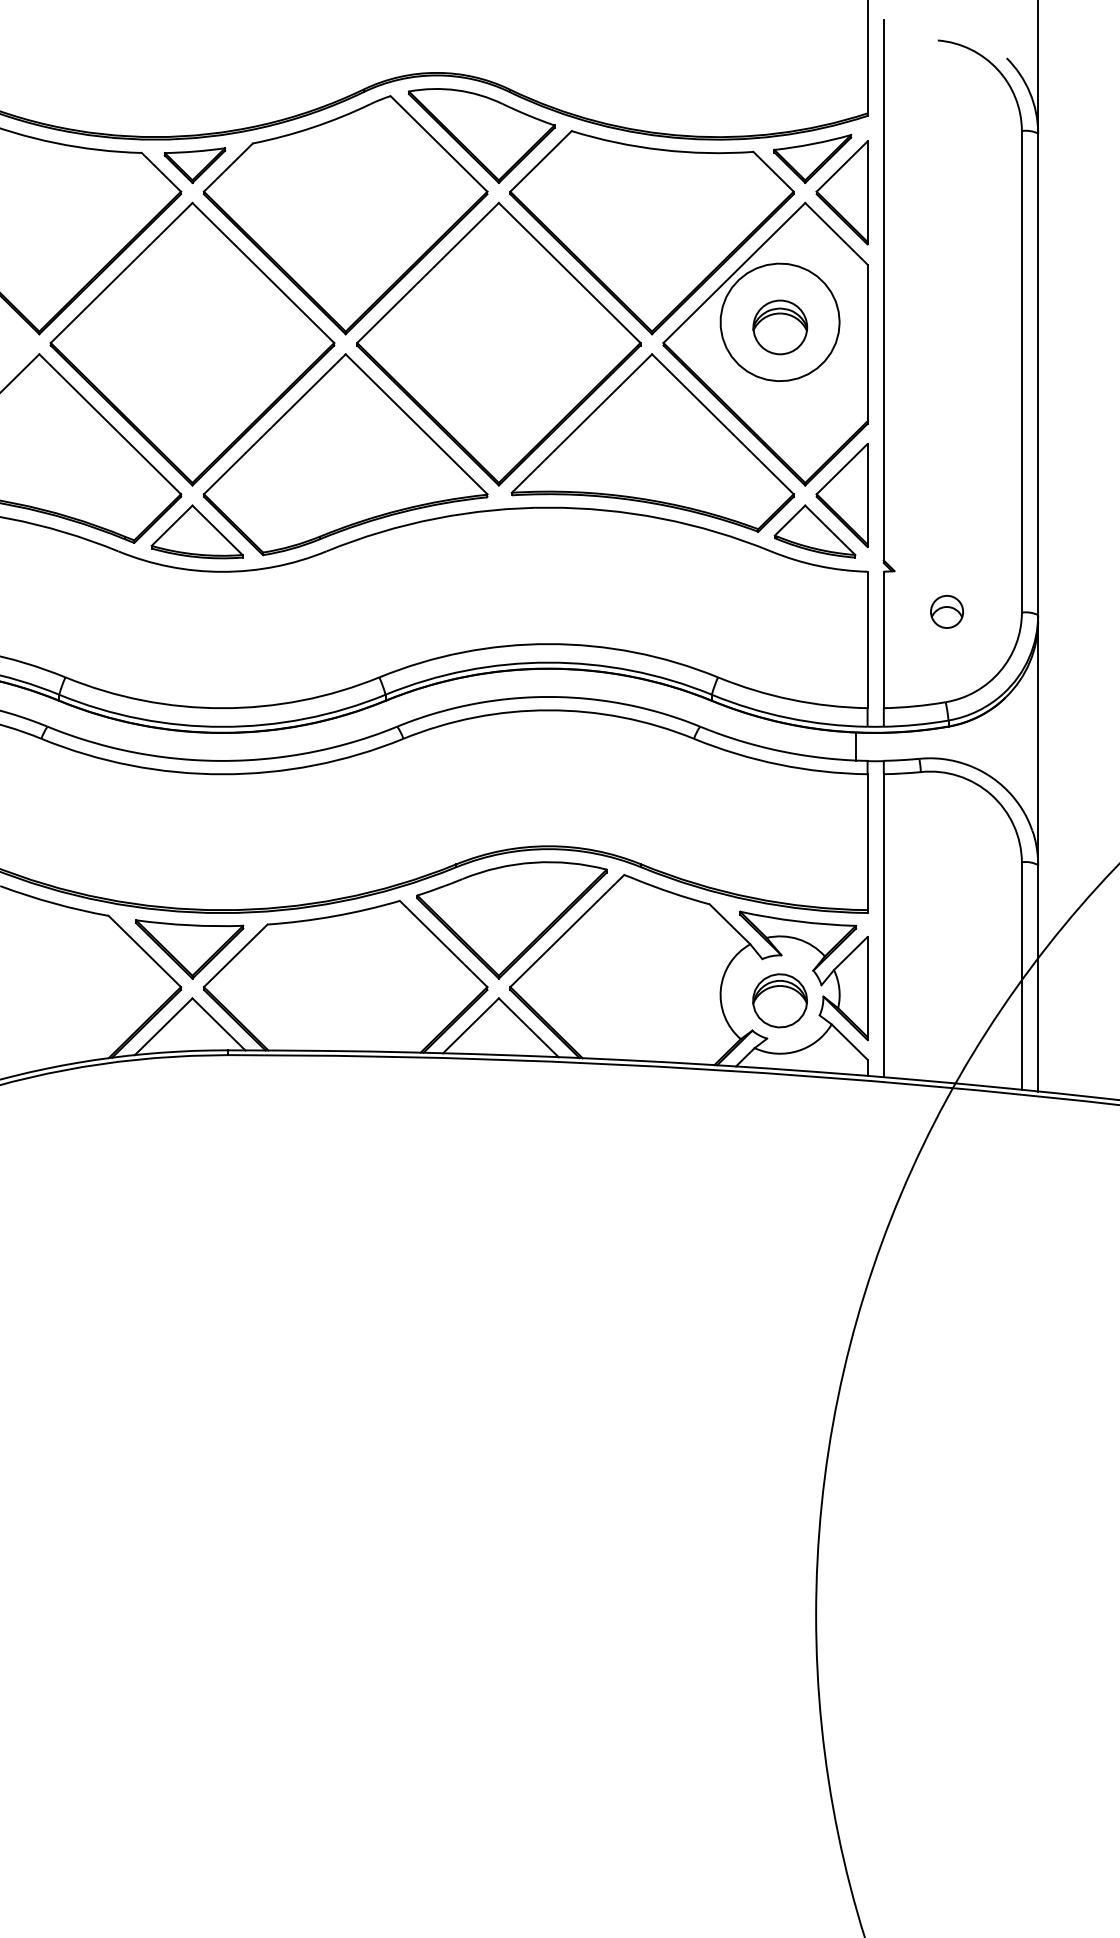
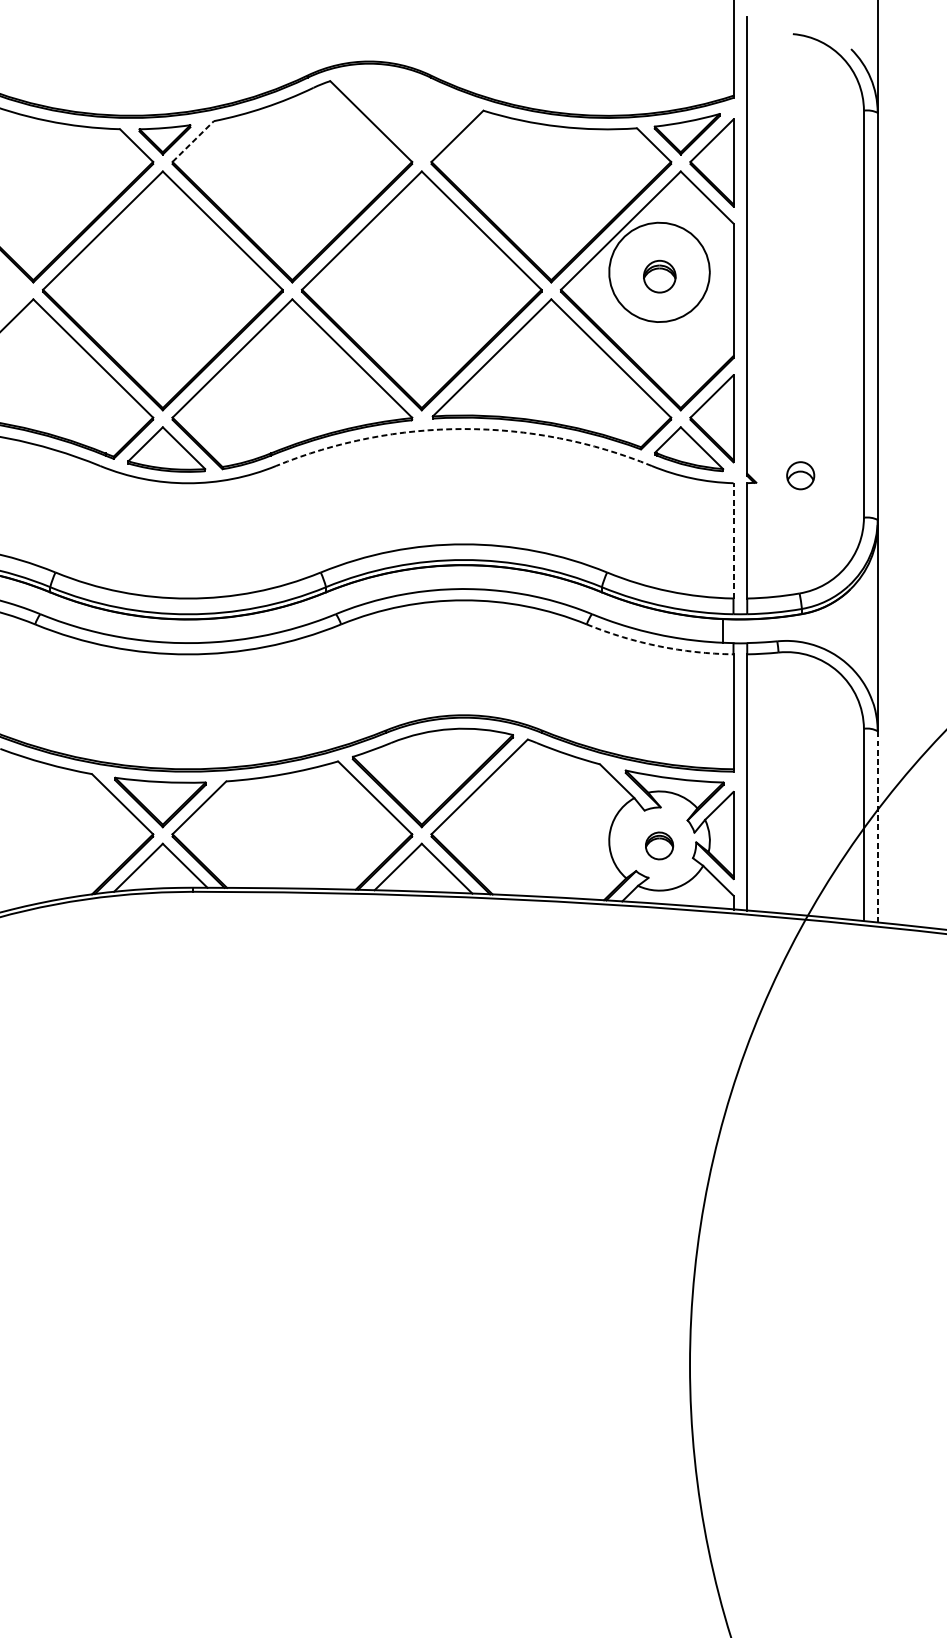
part: (481, 135) -> (407, 114), removed
line: (228, 167) -> (193, 141), solid -> dashed
part: (780, 327) -> (659, 276), size x0.7
arc: (548, 507) -> (463, 428), solid -> dashed
part: (947, 611) -> (801, 475), moved
line: (867, 639) -> (733, 540), solid -> dashed
arc: (779, 764) -> (659, 646), solid -> dashed
line: (1038, 978) -> (877, 827), solid -> dashed
part: (779, 1000) -> (659, 845), size x0.6

